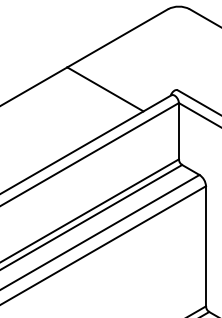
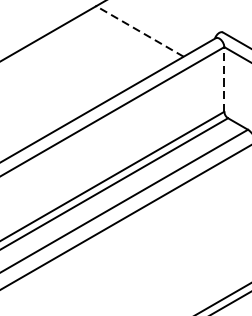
line: (105, 89) -> (140, 31), solid -> dashed
line: (178, 130) -> (223, 78), solid -> dashed

